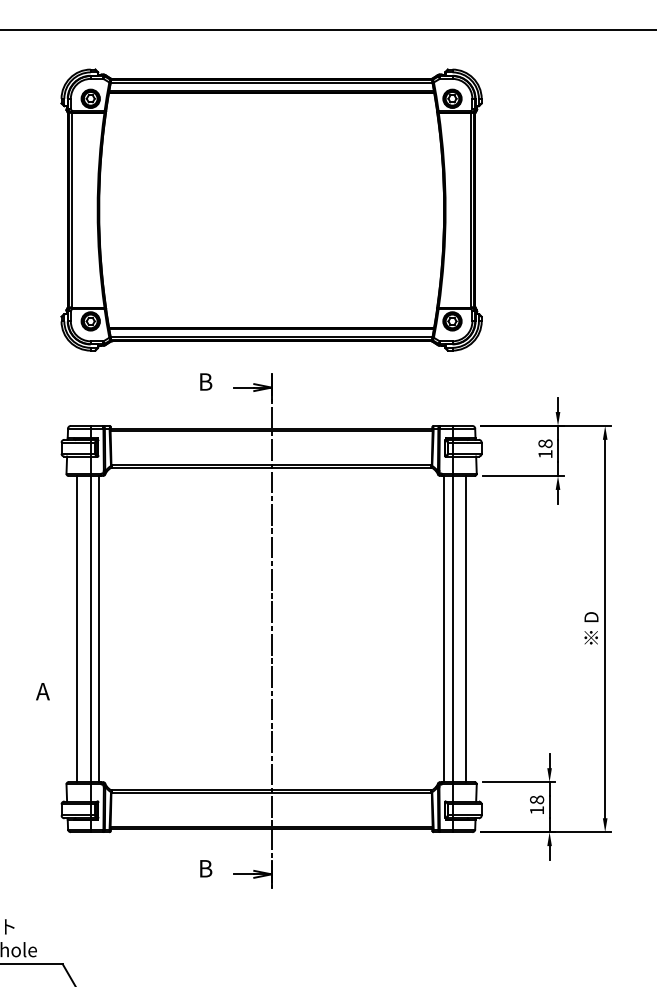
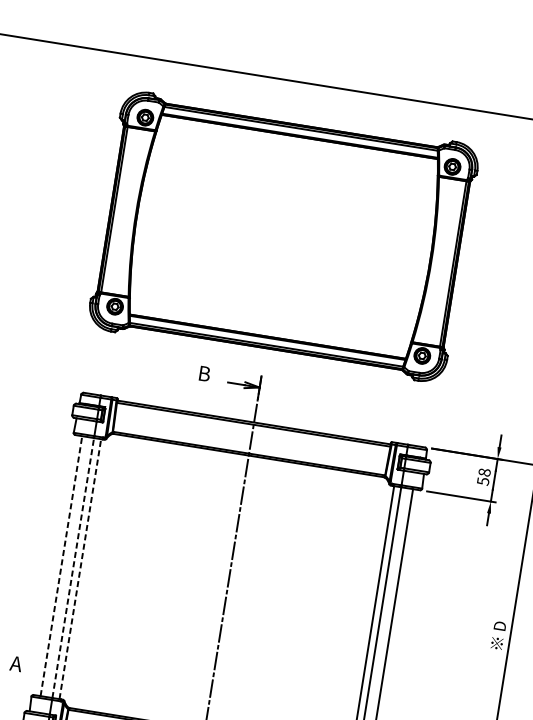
text: (545, 454) -> (483, 481), 18 -> 58
line: (76, 628) -> (61, 565), solid -> dashed
line: (90, 628) -> (73, 567), solid -> dashed
line: (99, 628) -> (80, 568), solid -> dashed
text: (42, 691) -> (15, 663), moved

